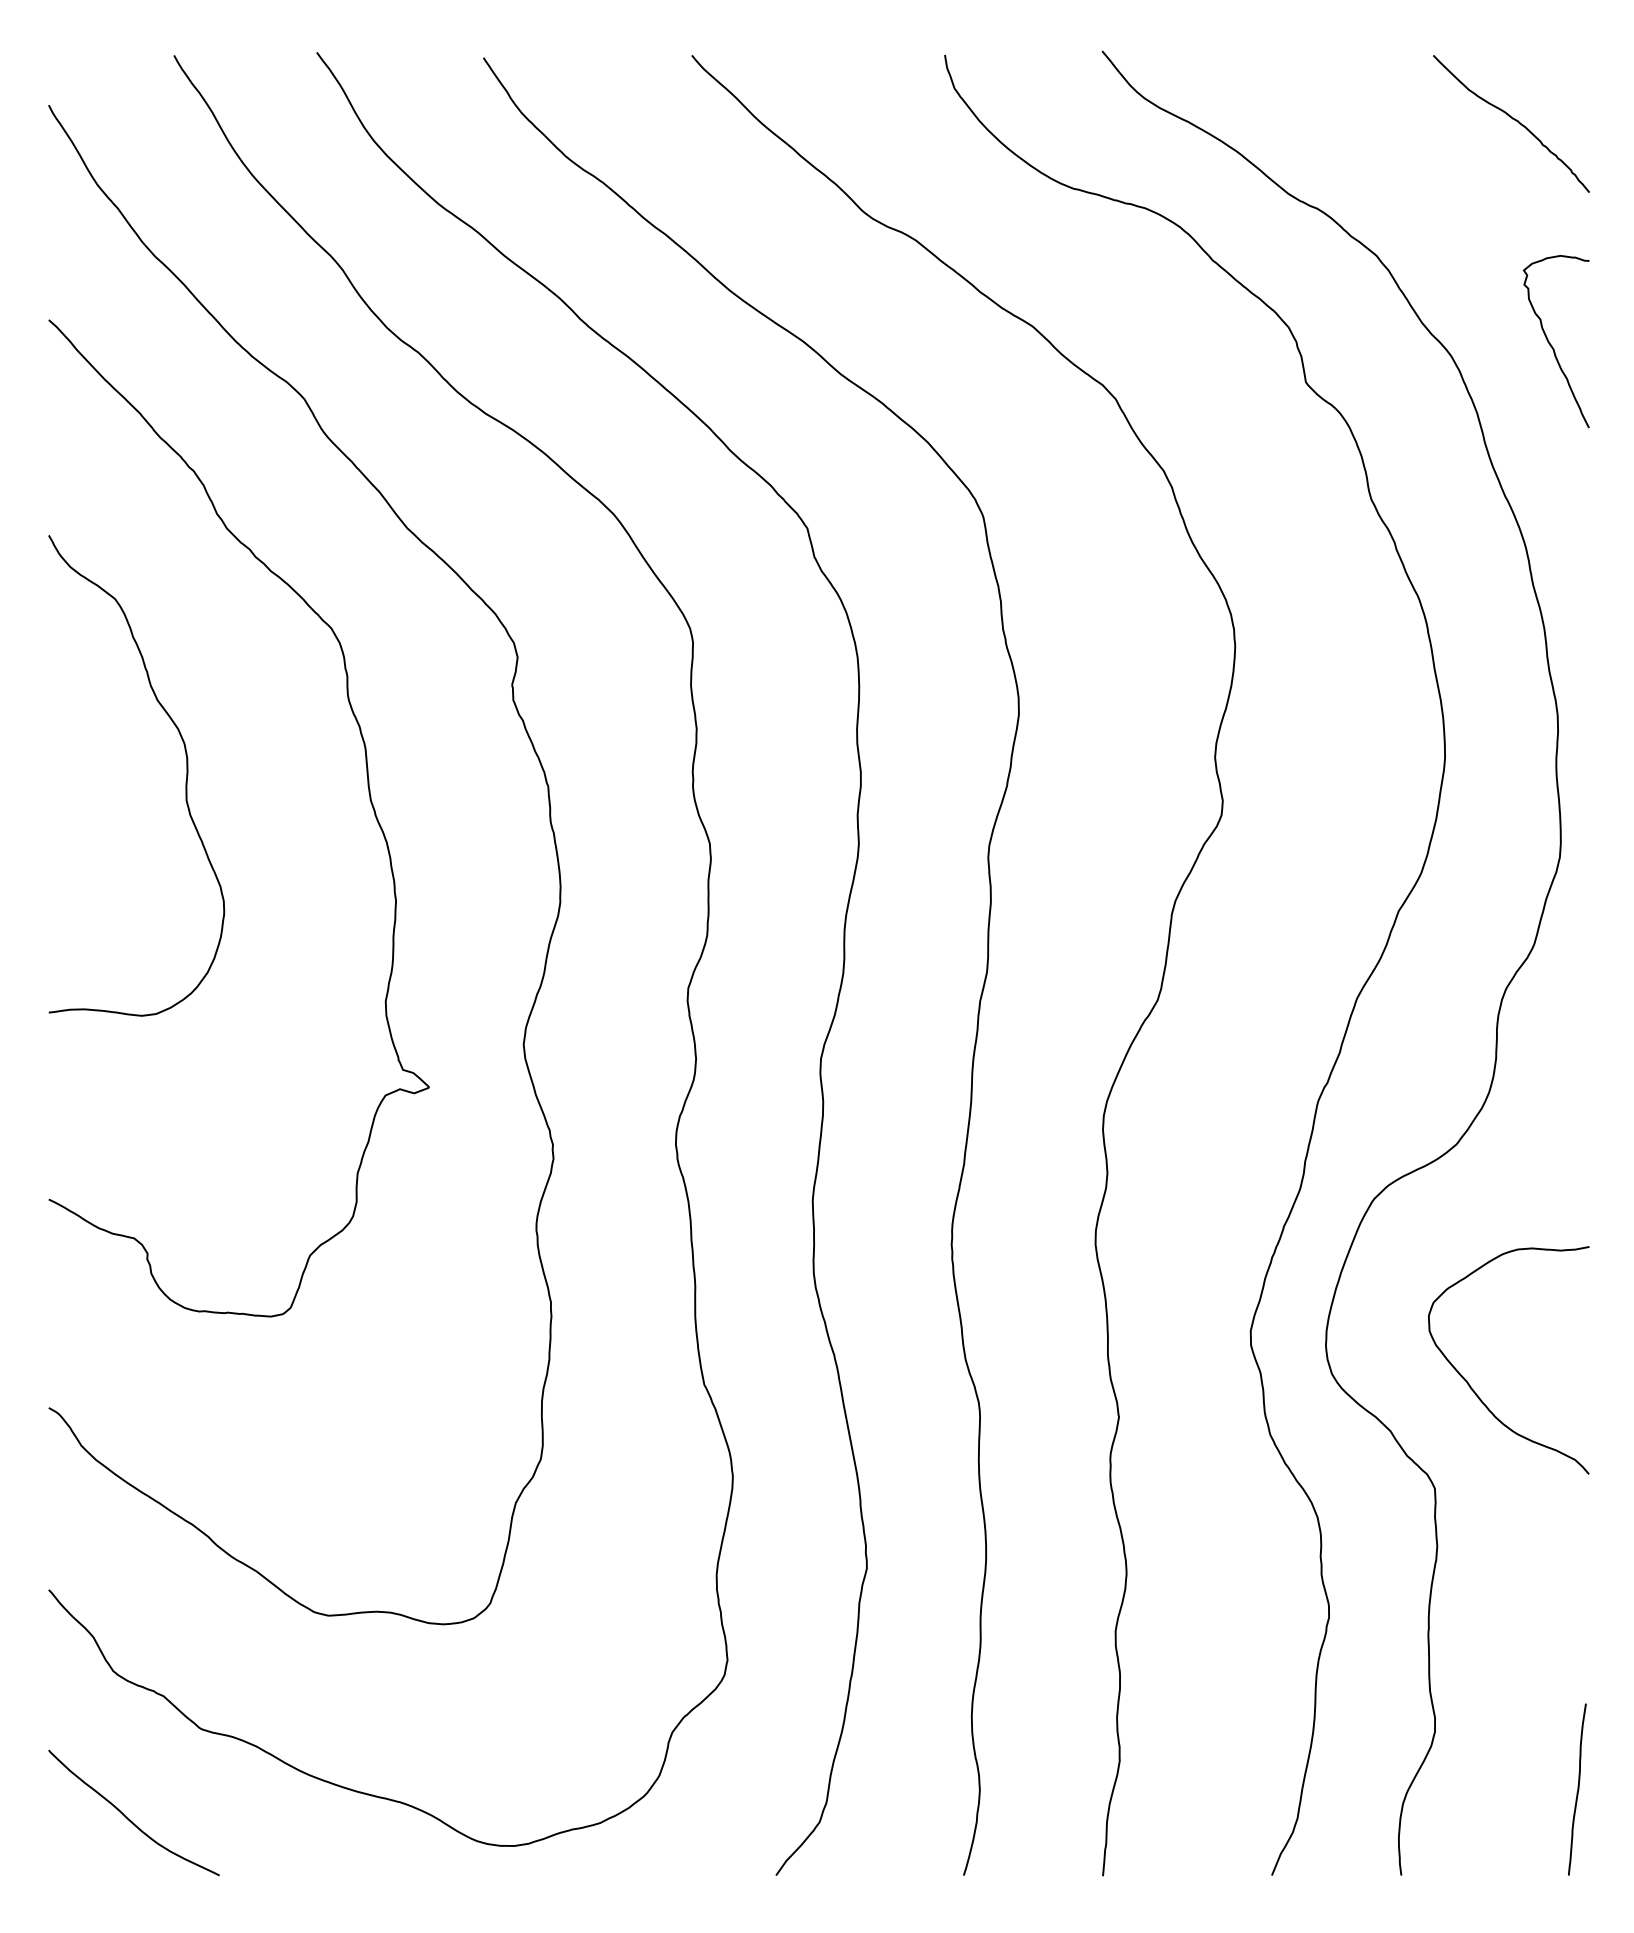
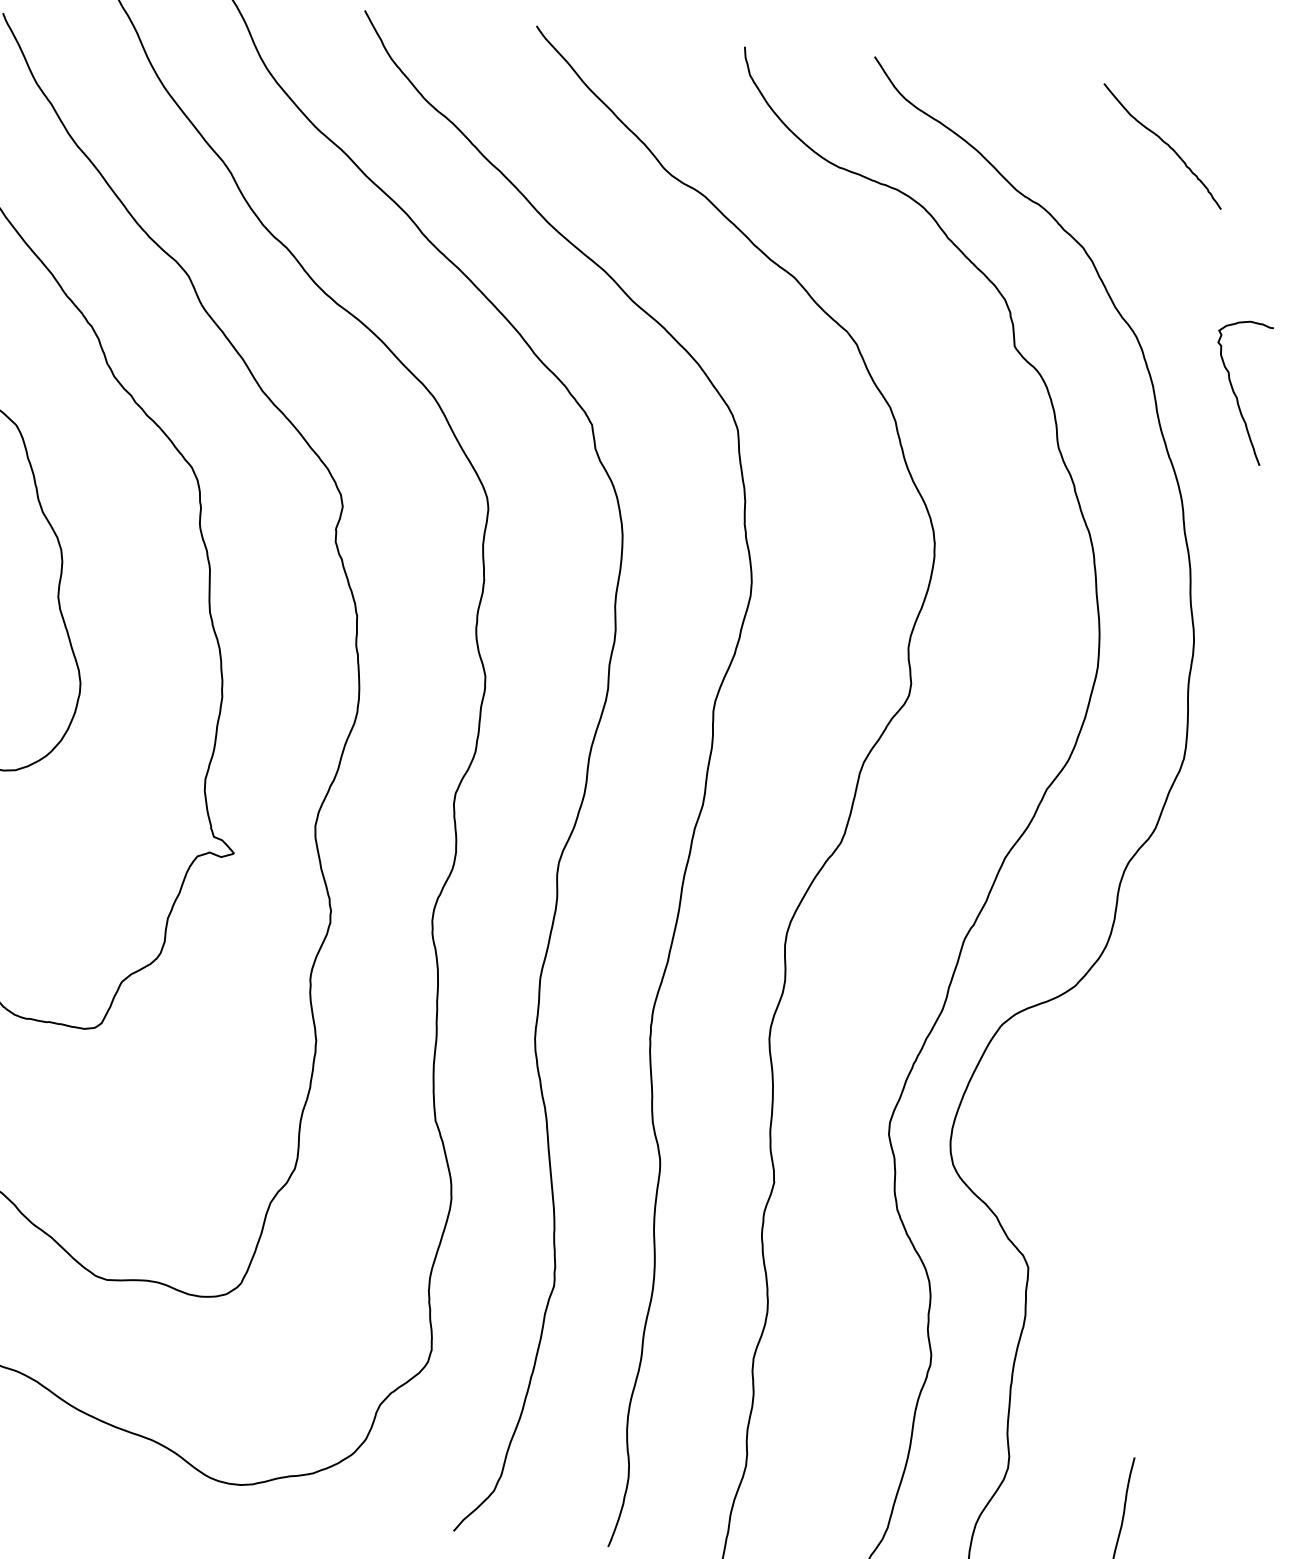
curve: (1512, 119) -> (1163, 142), moved
curve: (1551, 344) -> (1235, 393), moved
curve: (1471, 1386) -> (1066, 1186), removed

